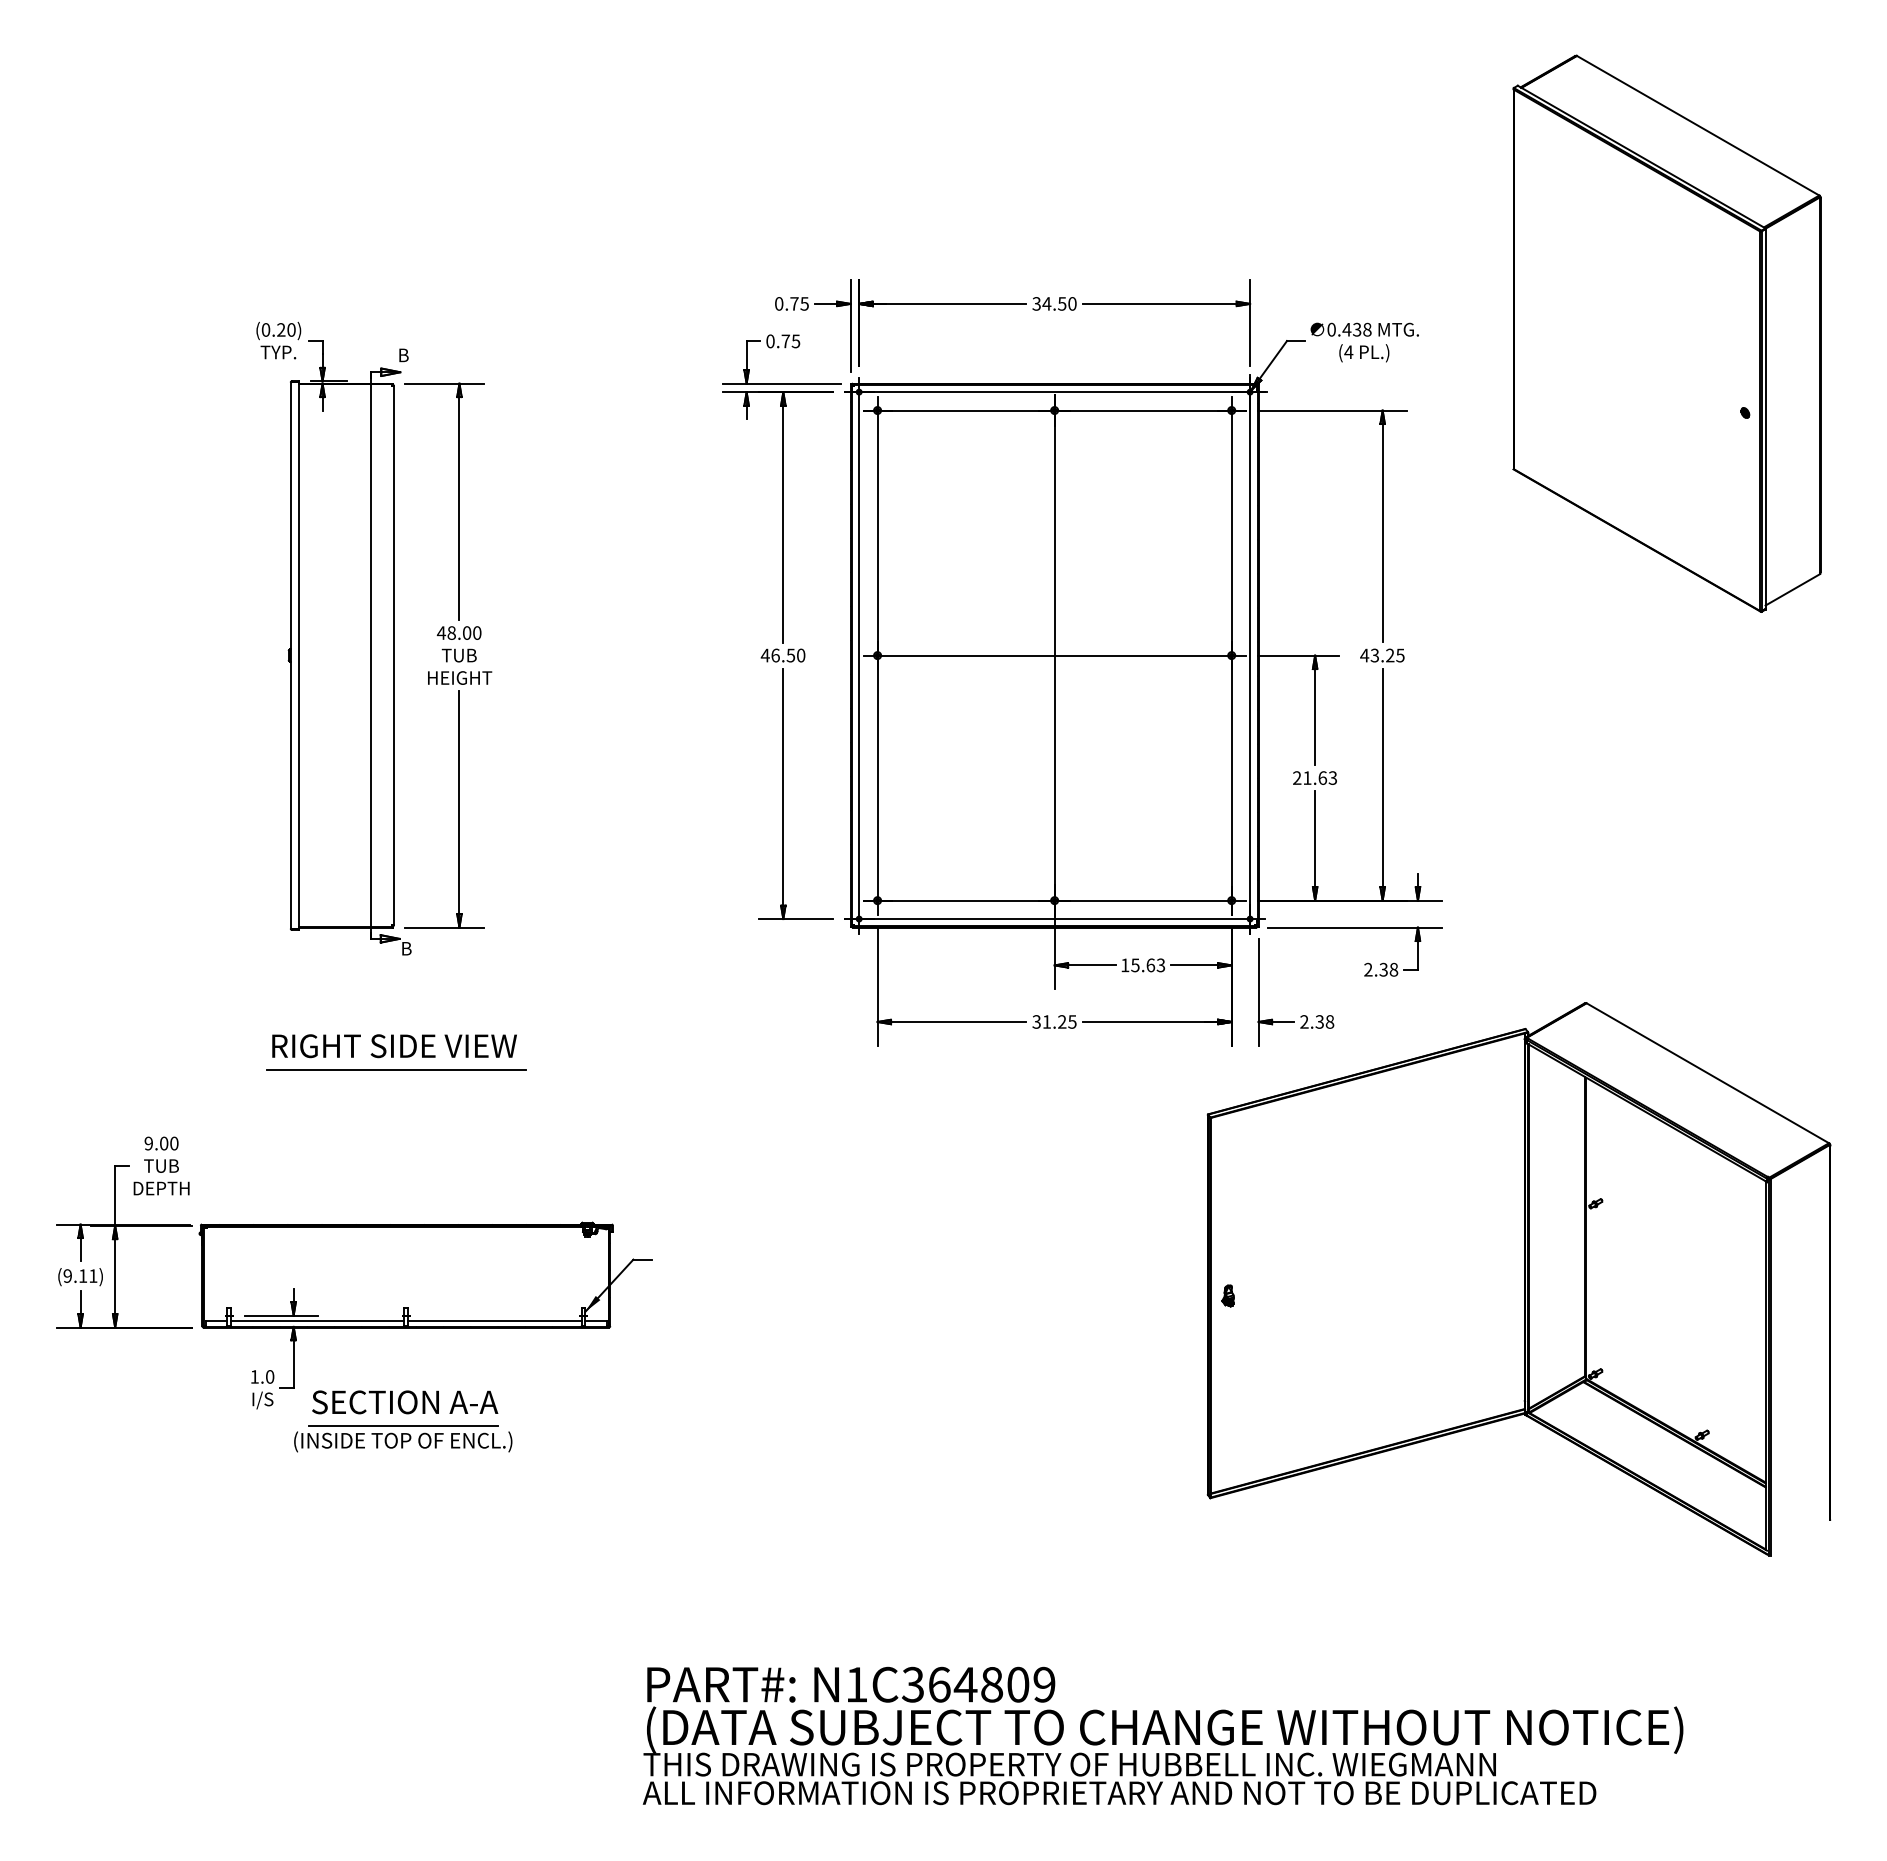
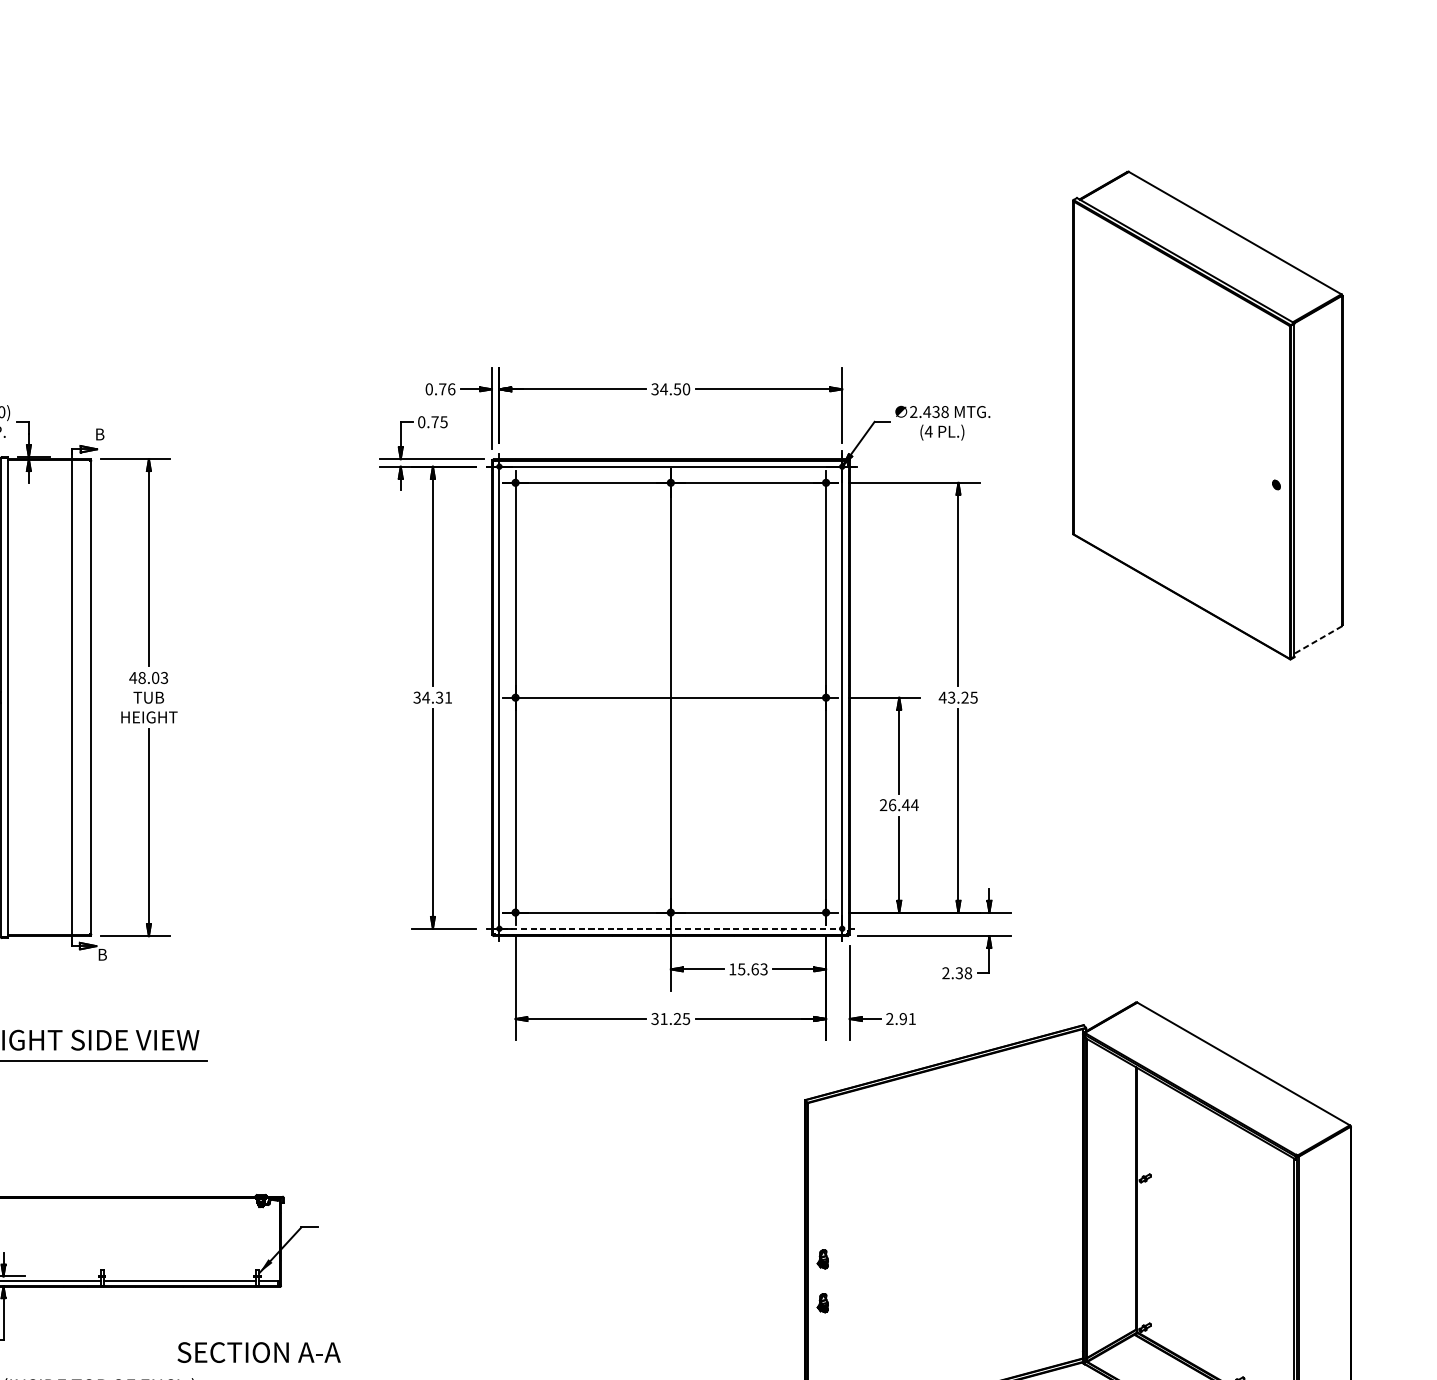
text: (804, 303) -> (451, 388), 0.75 -> 0.76
text: (1331, 329) -> (913, 411), 0.438 -> 2.438
line: (1792, 590) -> (1317, 640), solid -> dashed
text: (477, 632) -> (164, 677), 48.00 -> 48.03
text: (782, 655) -> (432, 697), 46.50 -> 34.31
text: (1320, 777) -> (903, 804), 21.63 -> 26.44
line: (1054, 919) -> (670, 929), solid -> dashed
text: (1324, 1021) -> (907, 1018), 2.38 -> 2.91
part: (1227, 1345) -> (822, 1302), added
text: (405, 1402) -> (259, 1352), moved
line: (403, 1425) -> (99, 1372), removed

